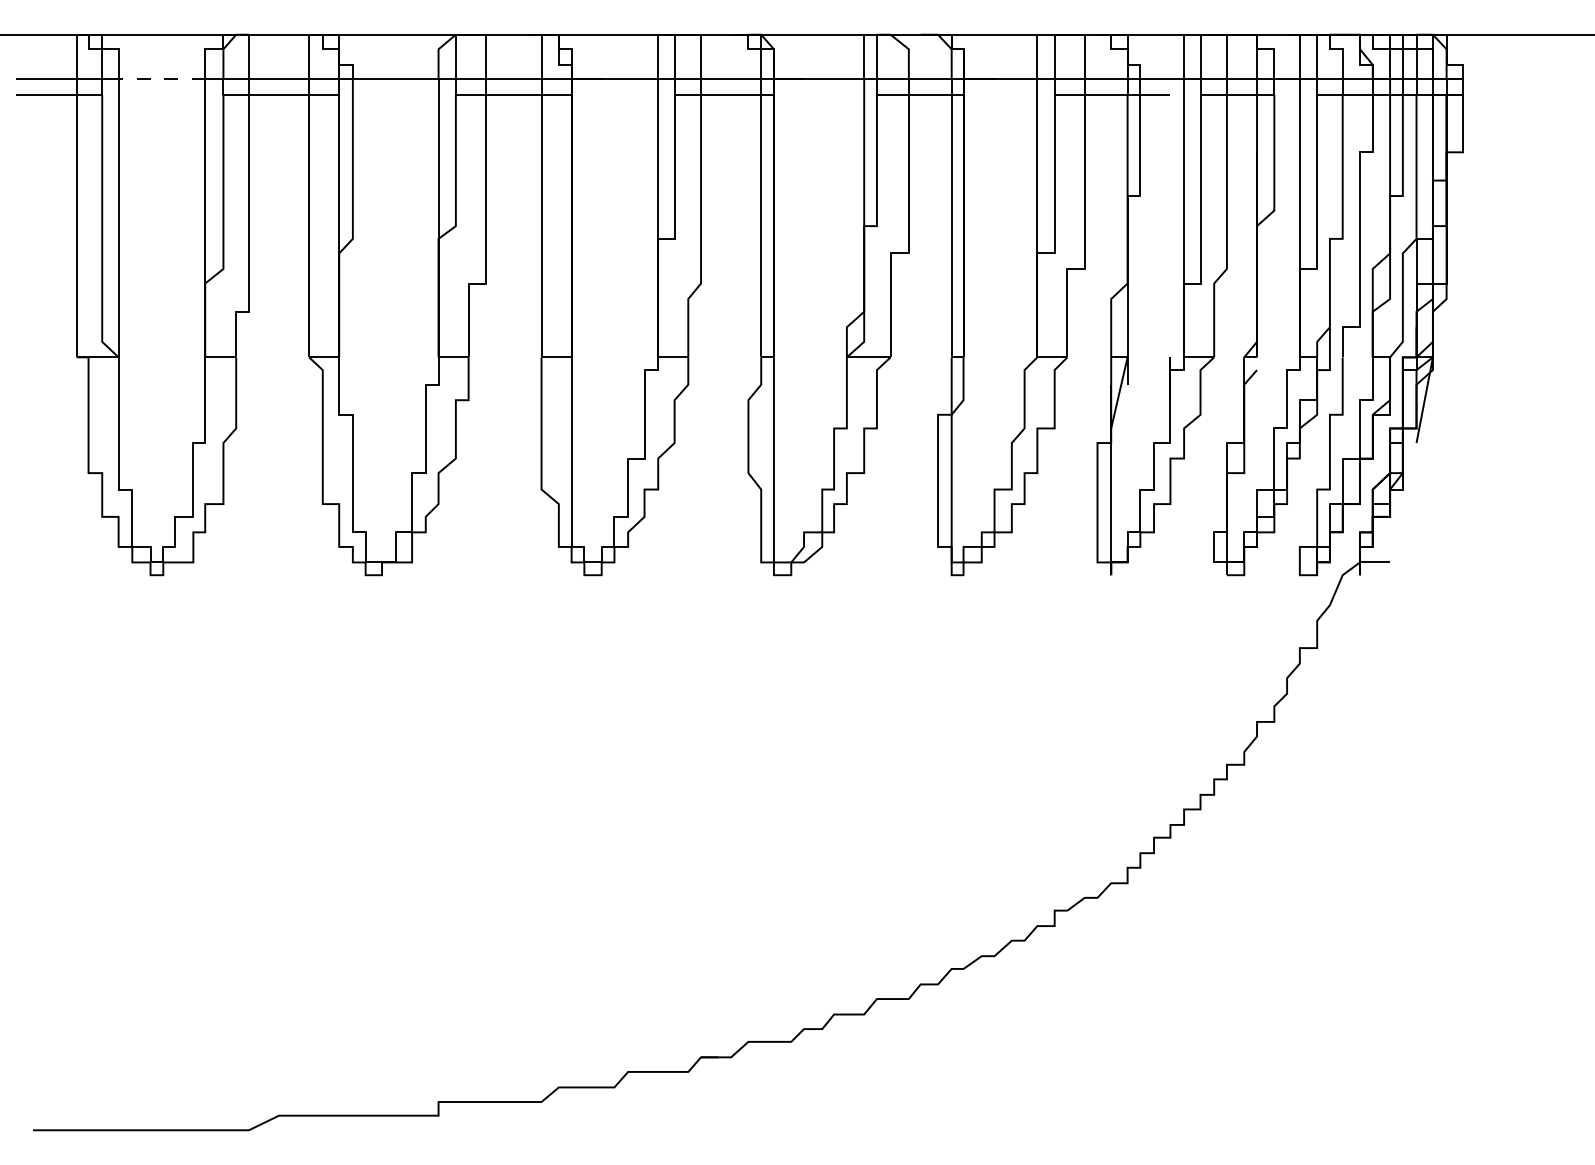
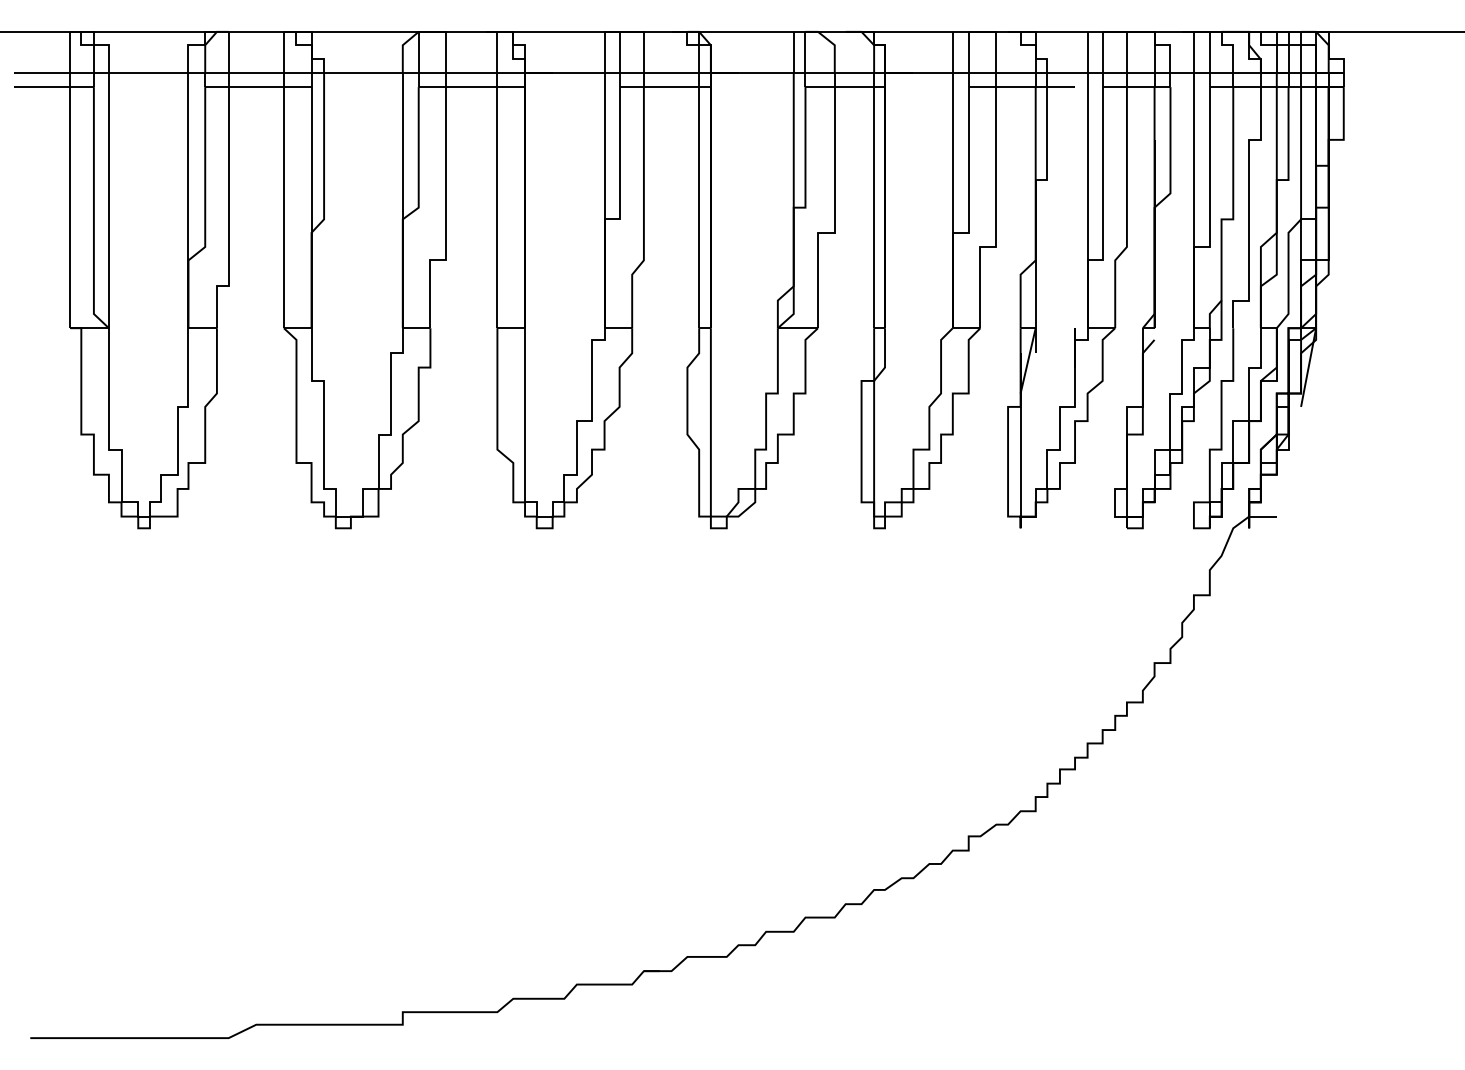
line: (161, 79) -> (148, 72), dashed -> solid

